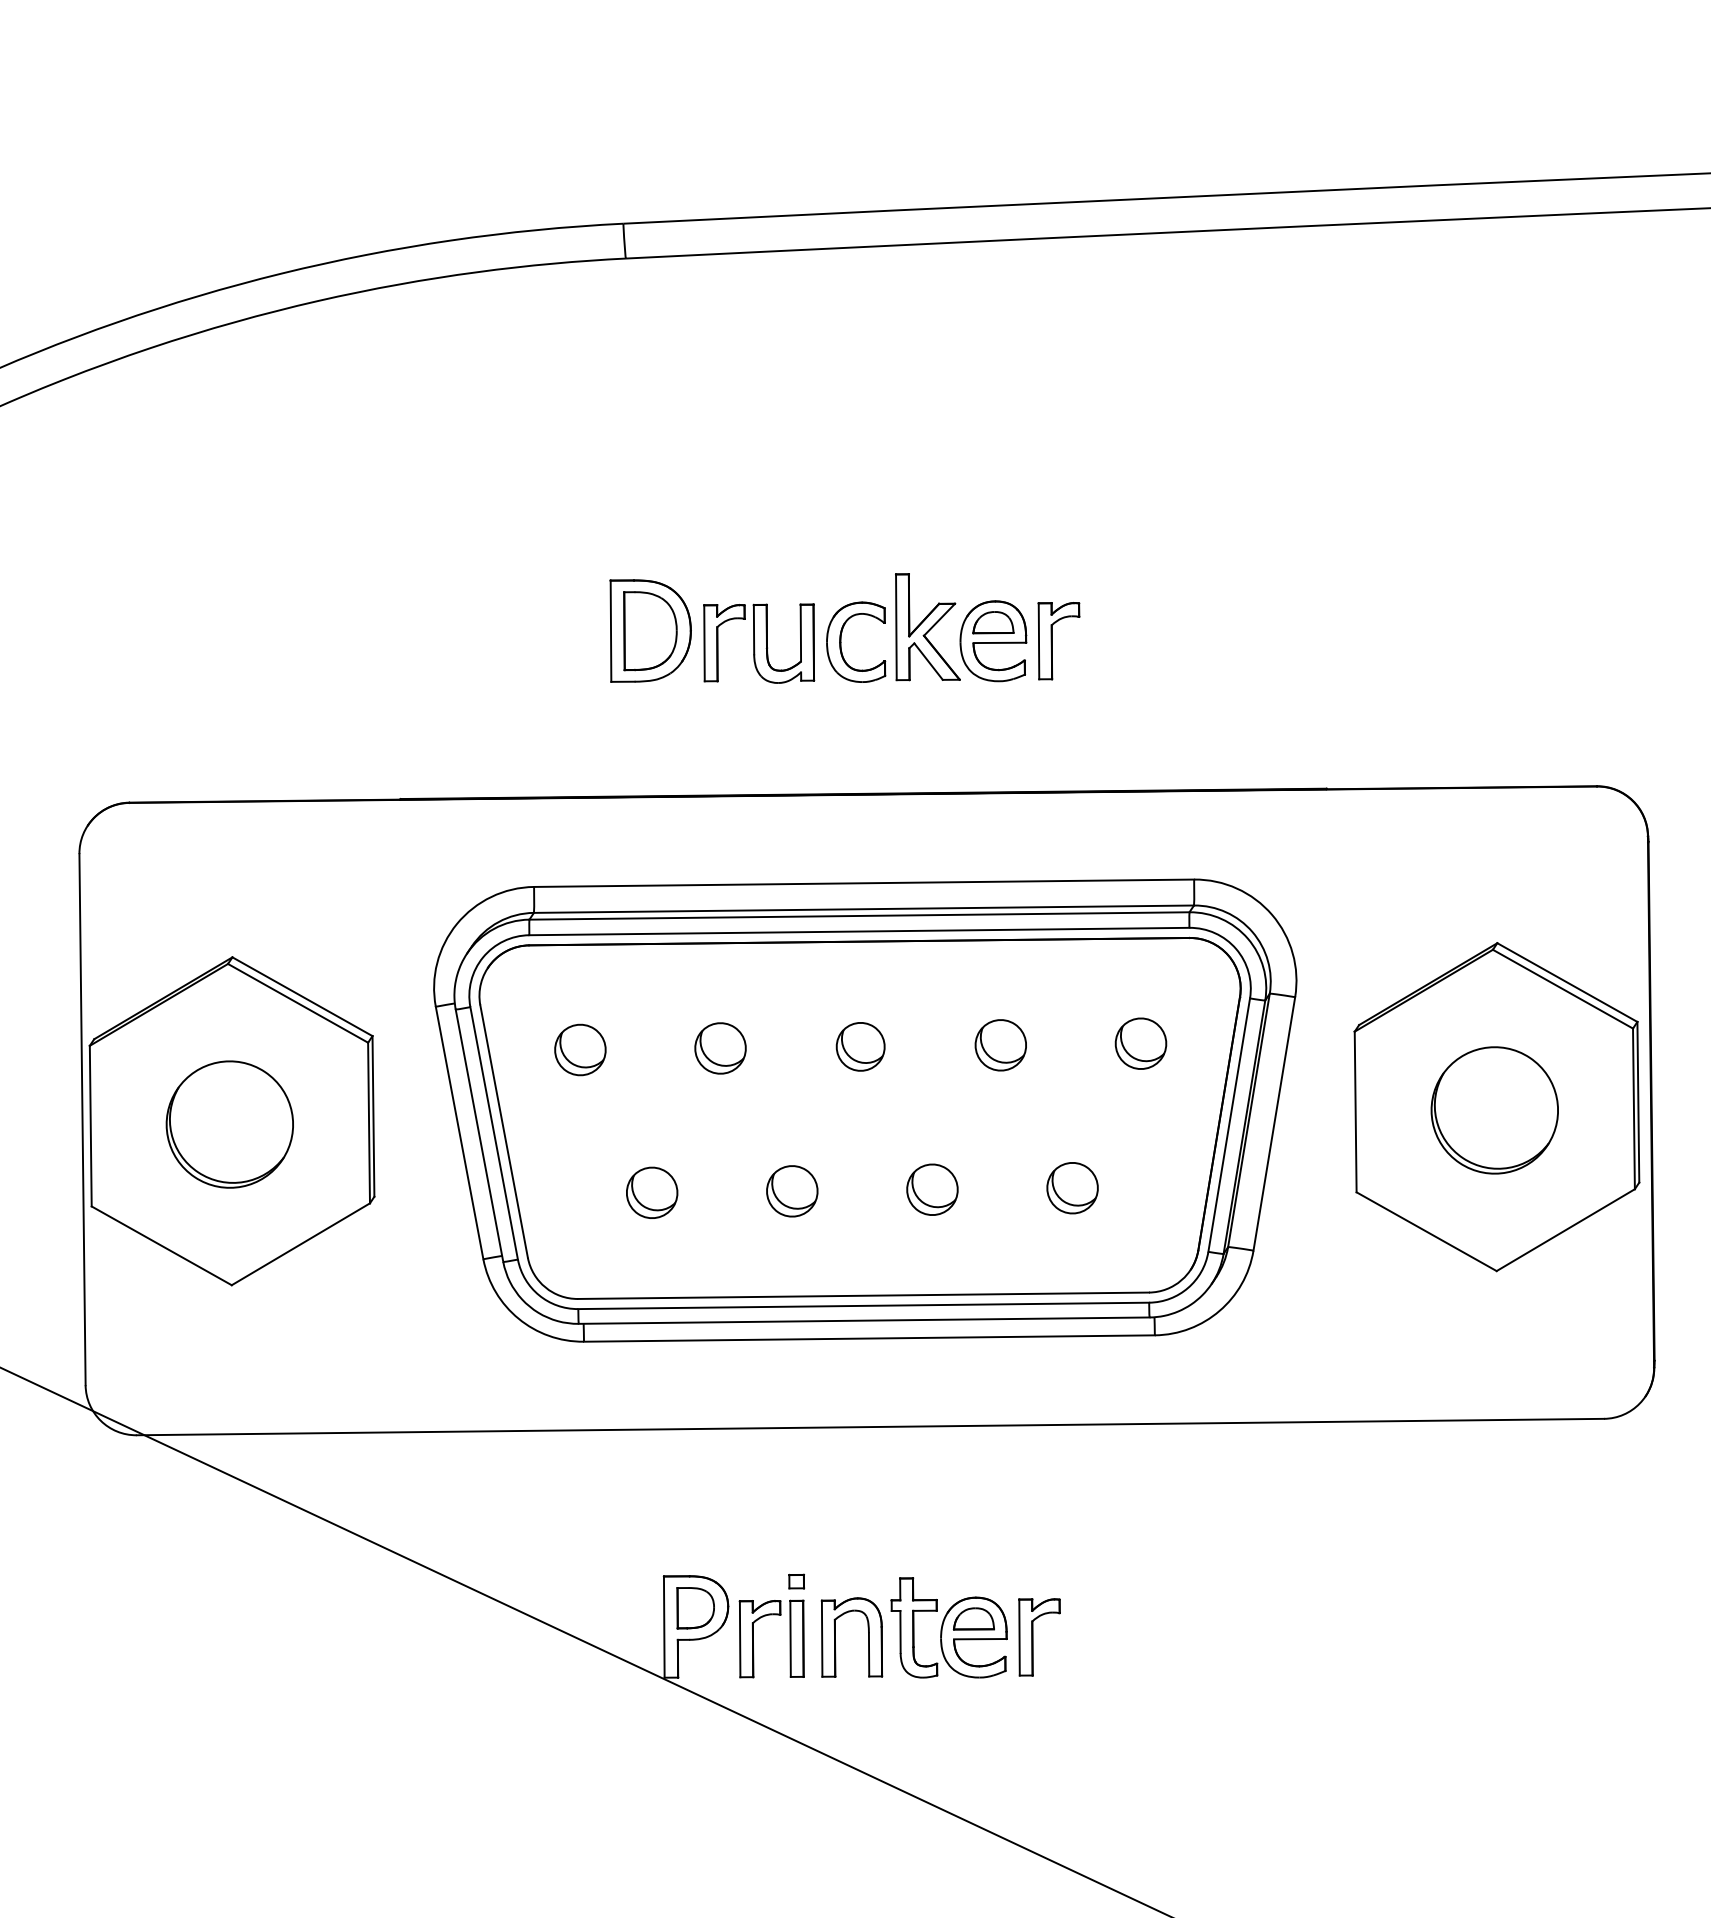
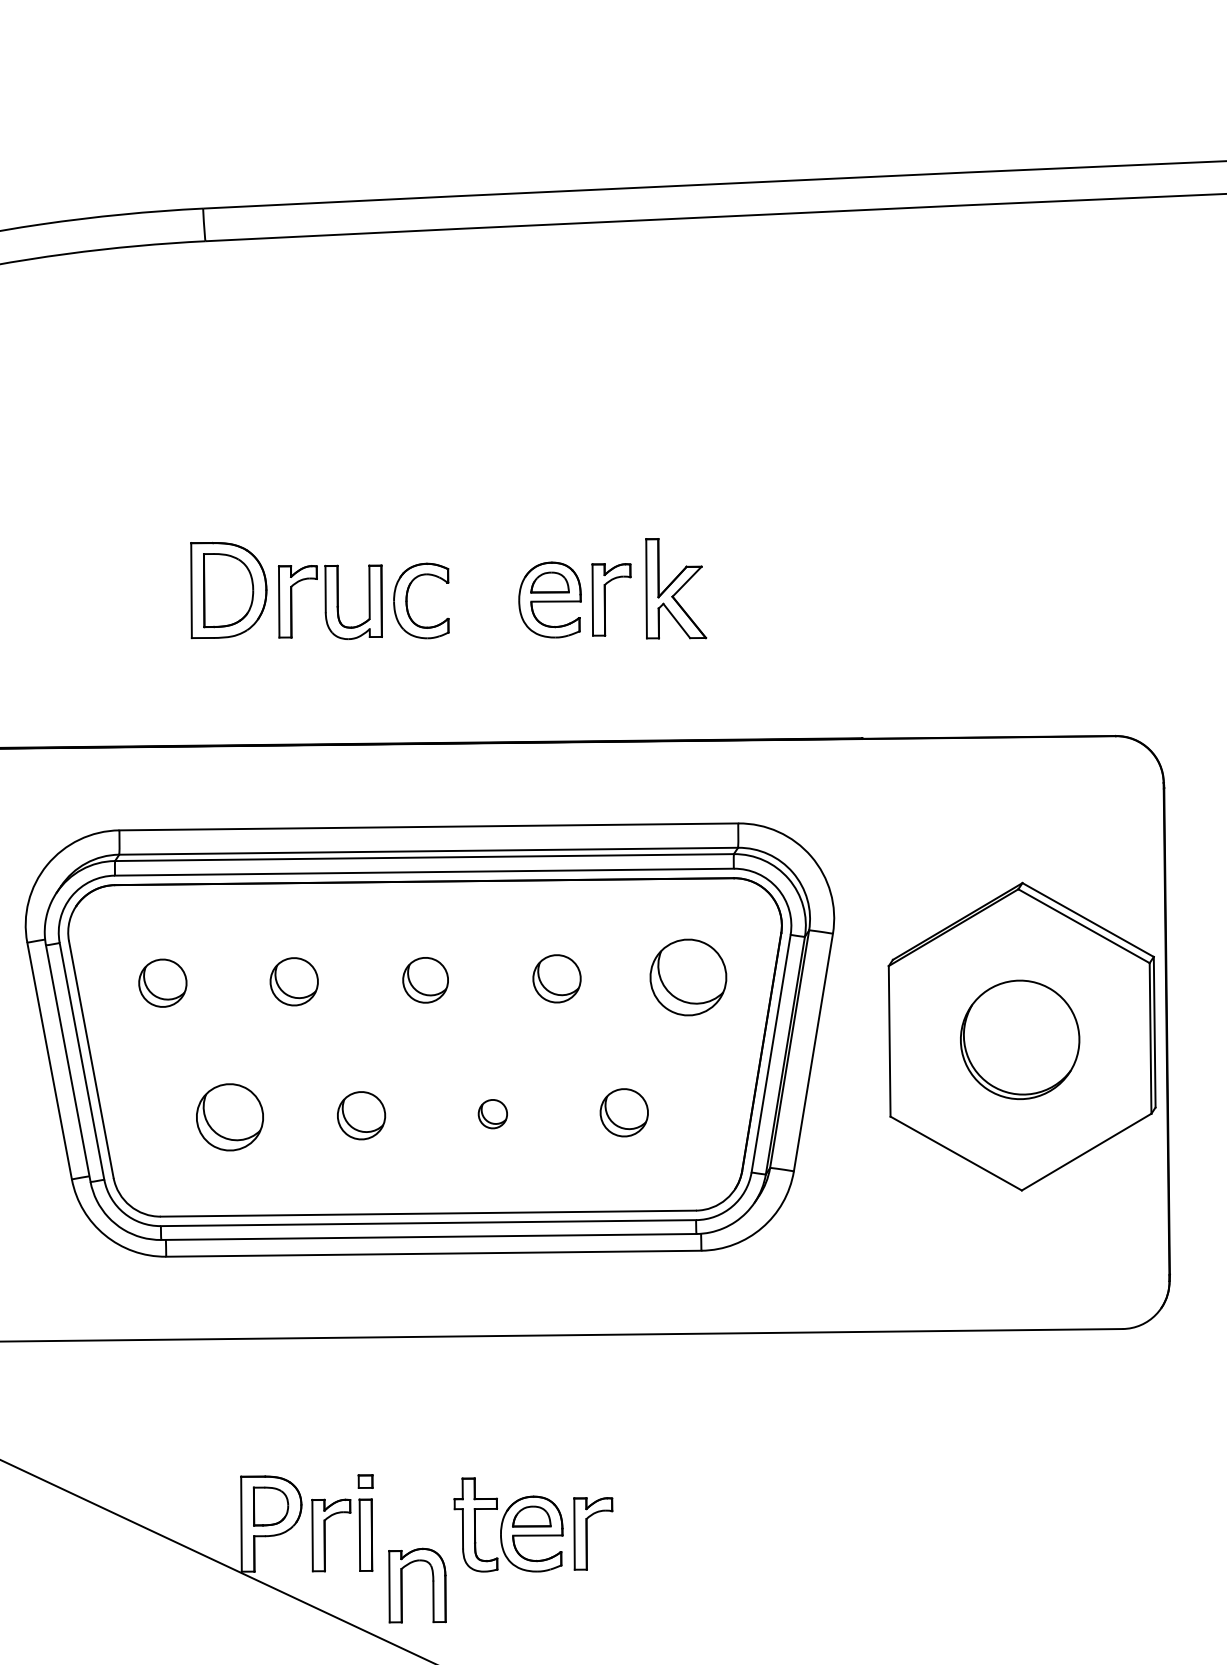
part: (927, 627) -> (675, 589), moved
part: (1140, 1043) -> (687, 977), size x1.6
part: (932, 1189) -> (492, 1114), size x0.6
part: (652, 1192) -> (230, 1116), size x1.4
part: (835, 1637) -> (402, 1585), moved

